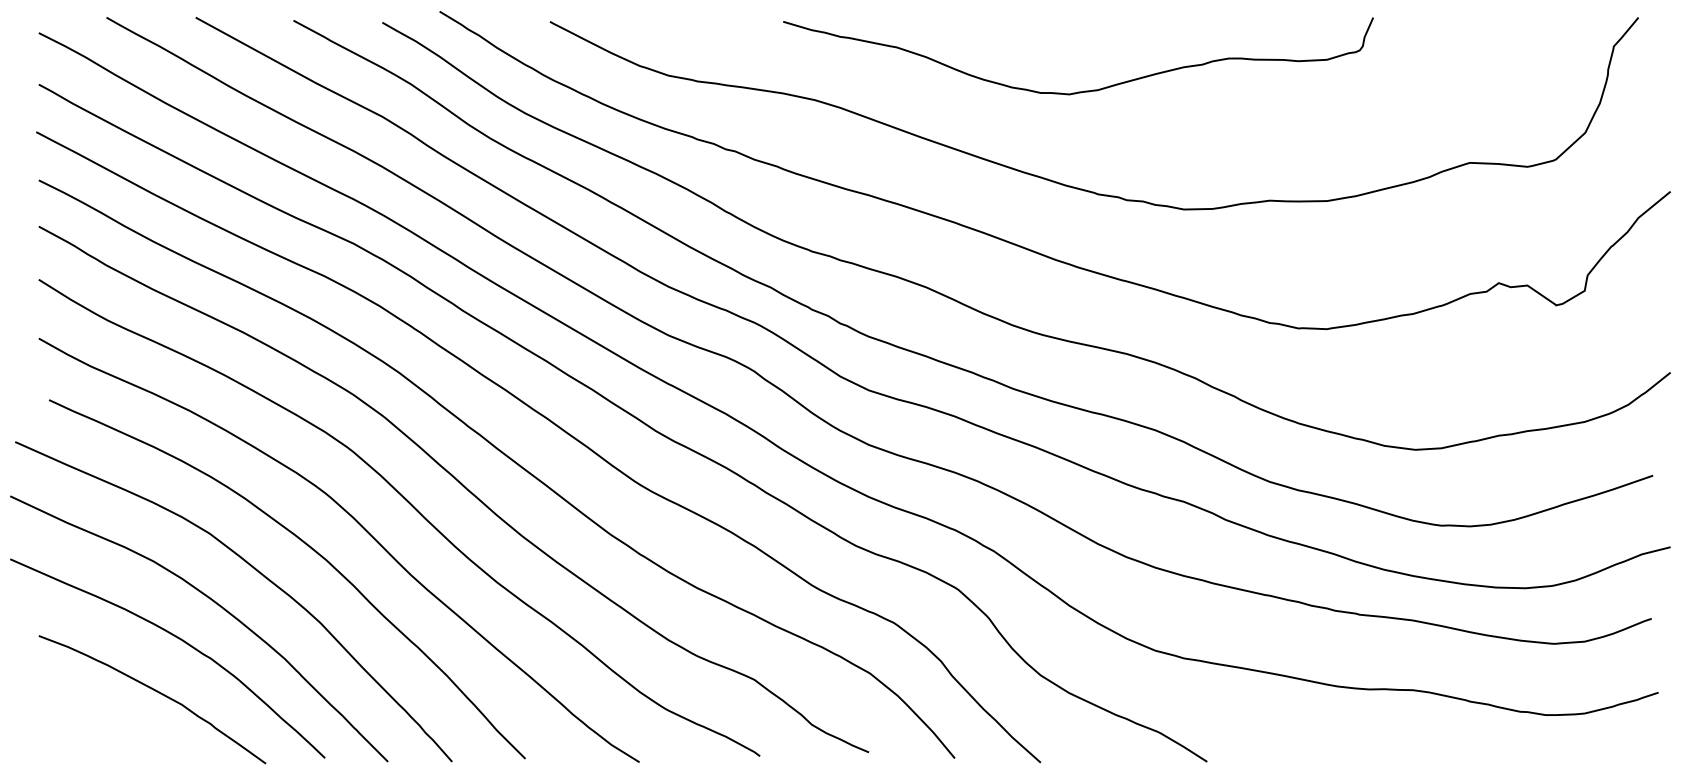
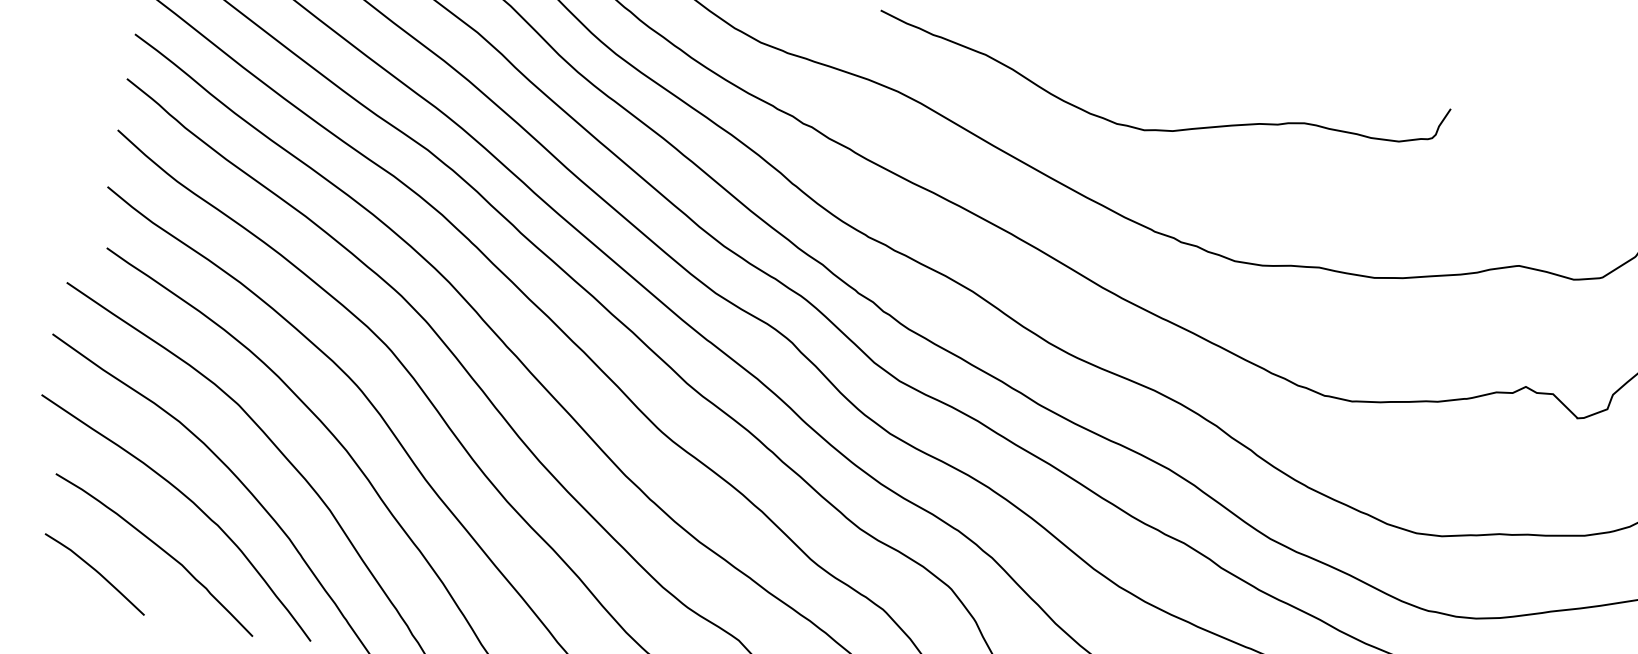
curve: (97, 727) -> (96, 572), added

